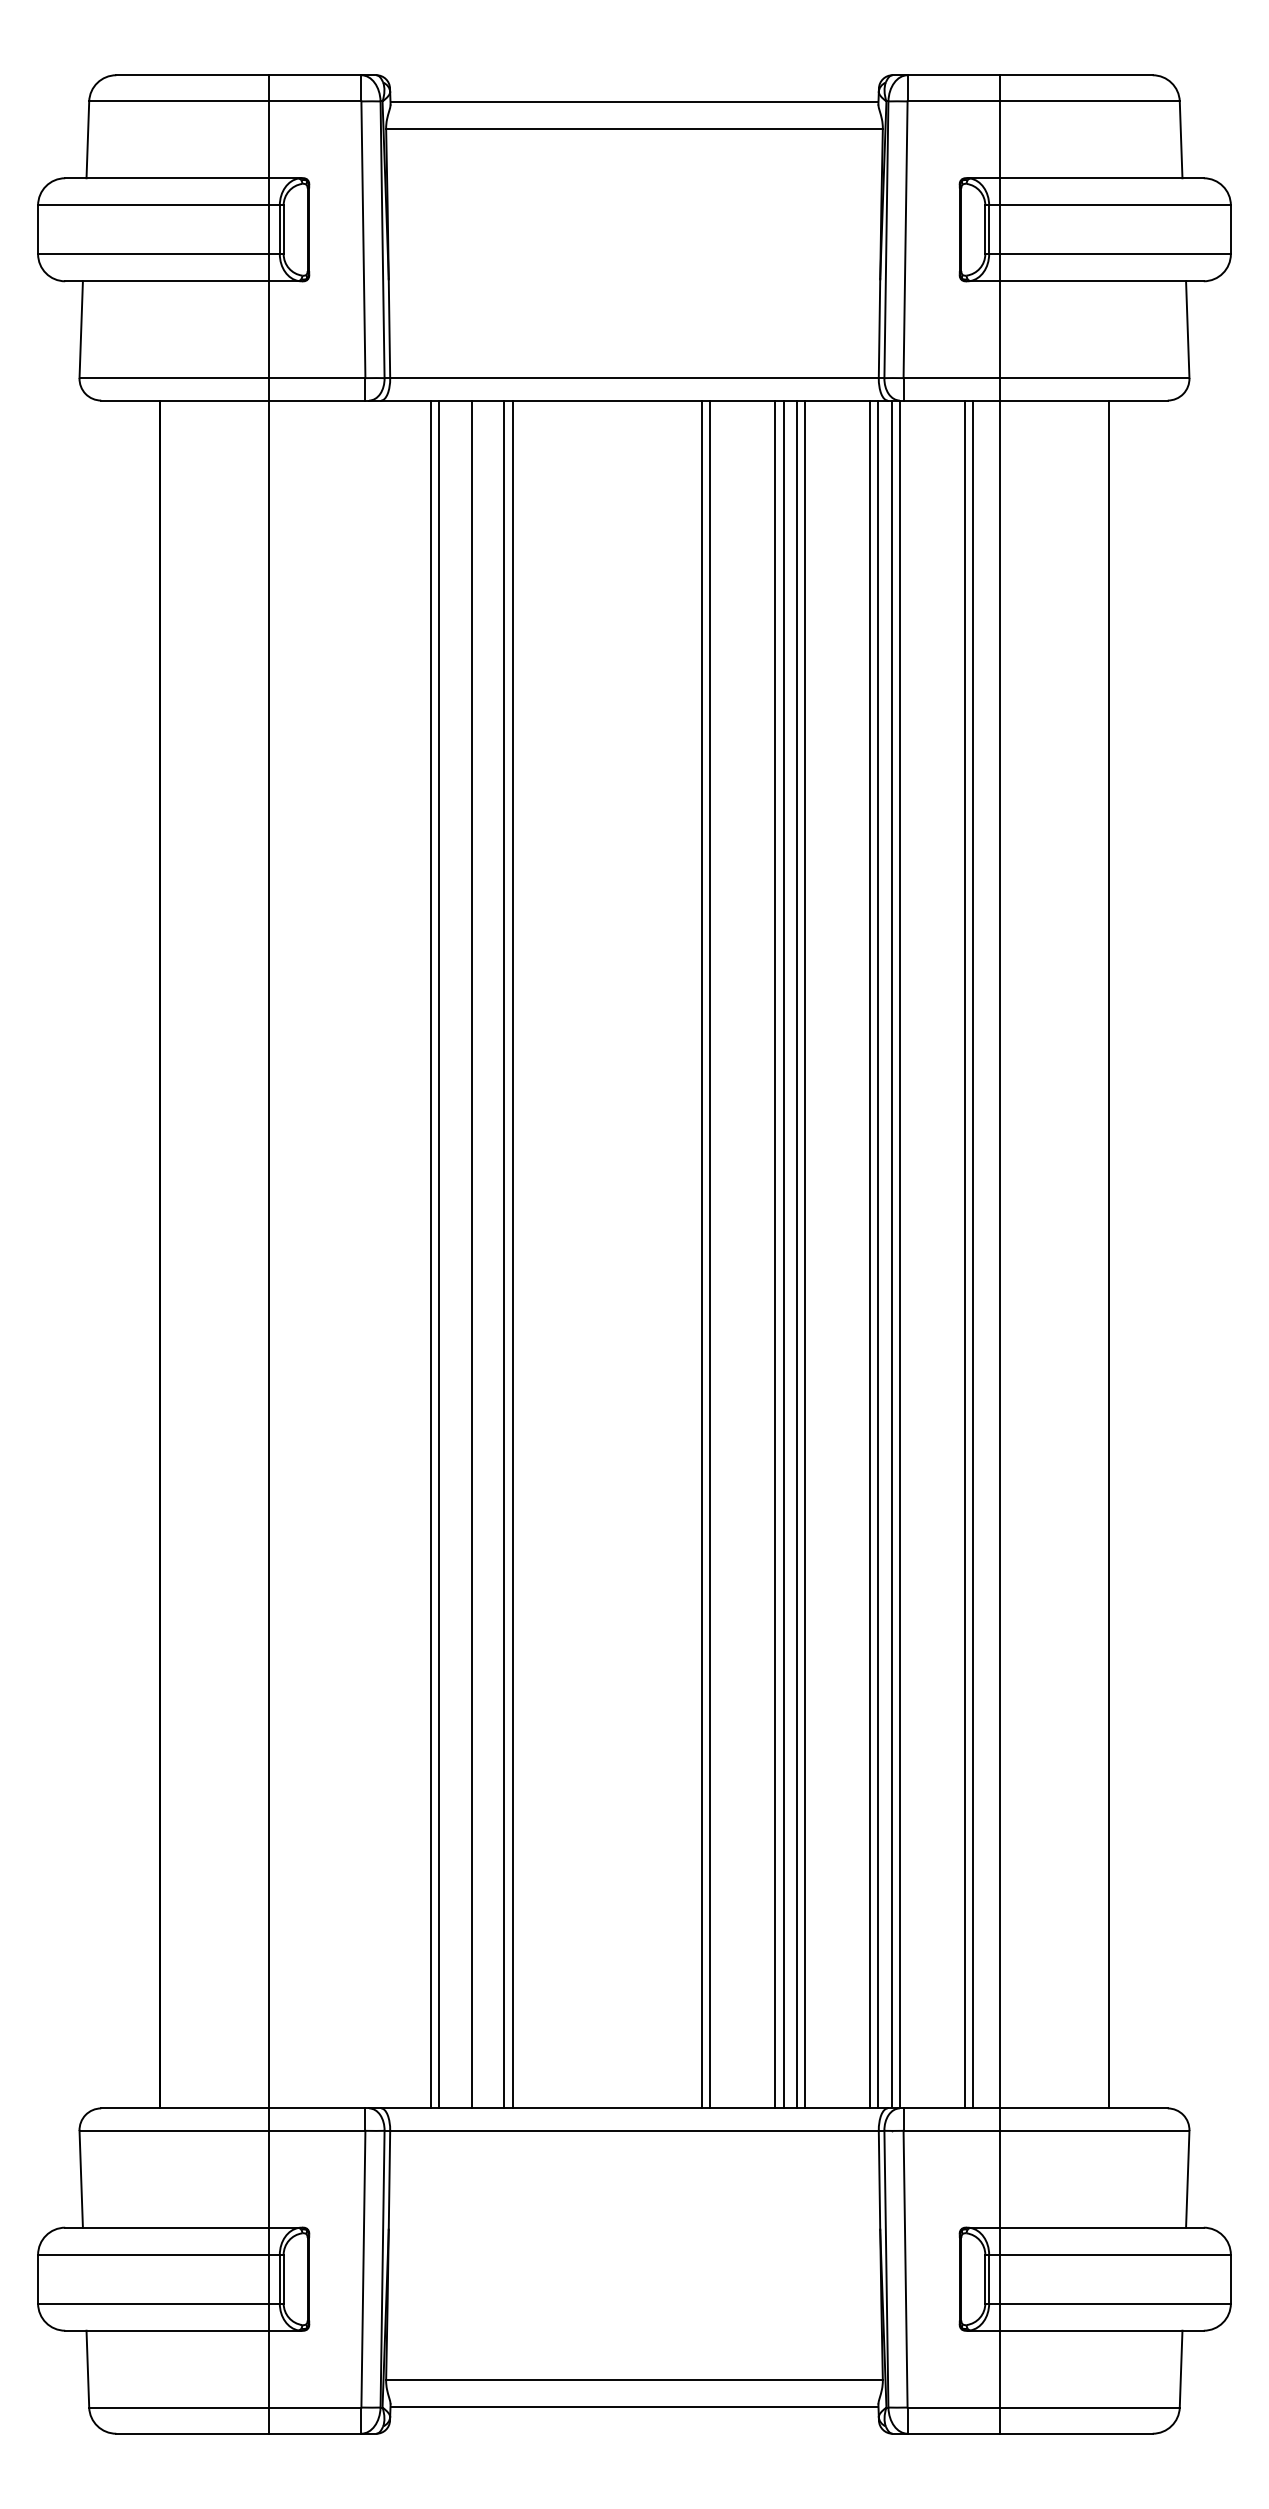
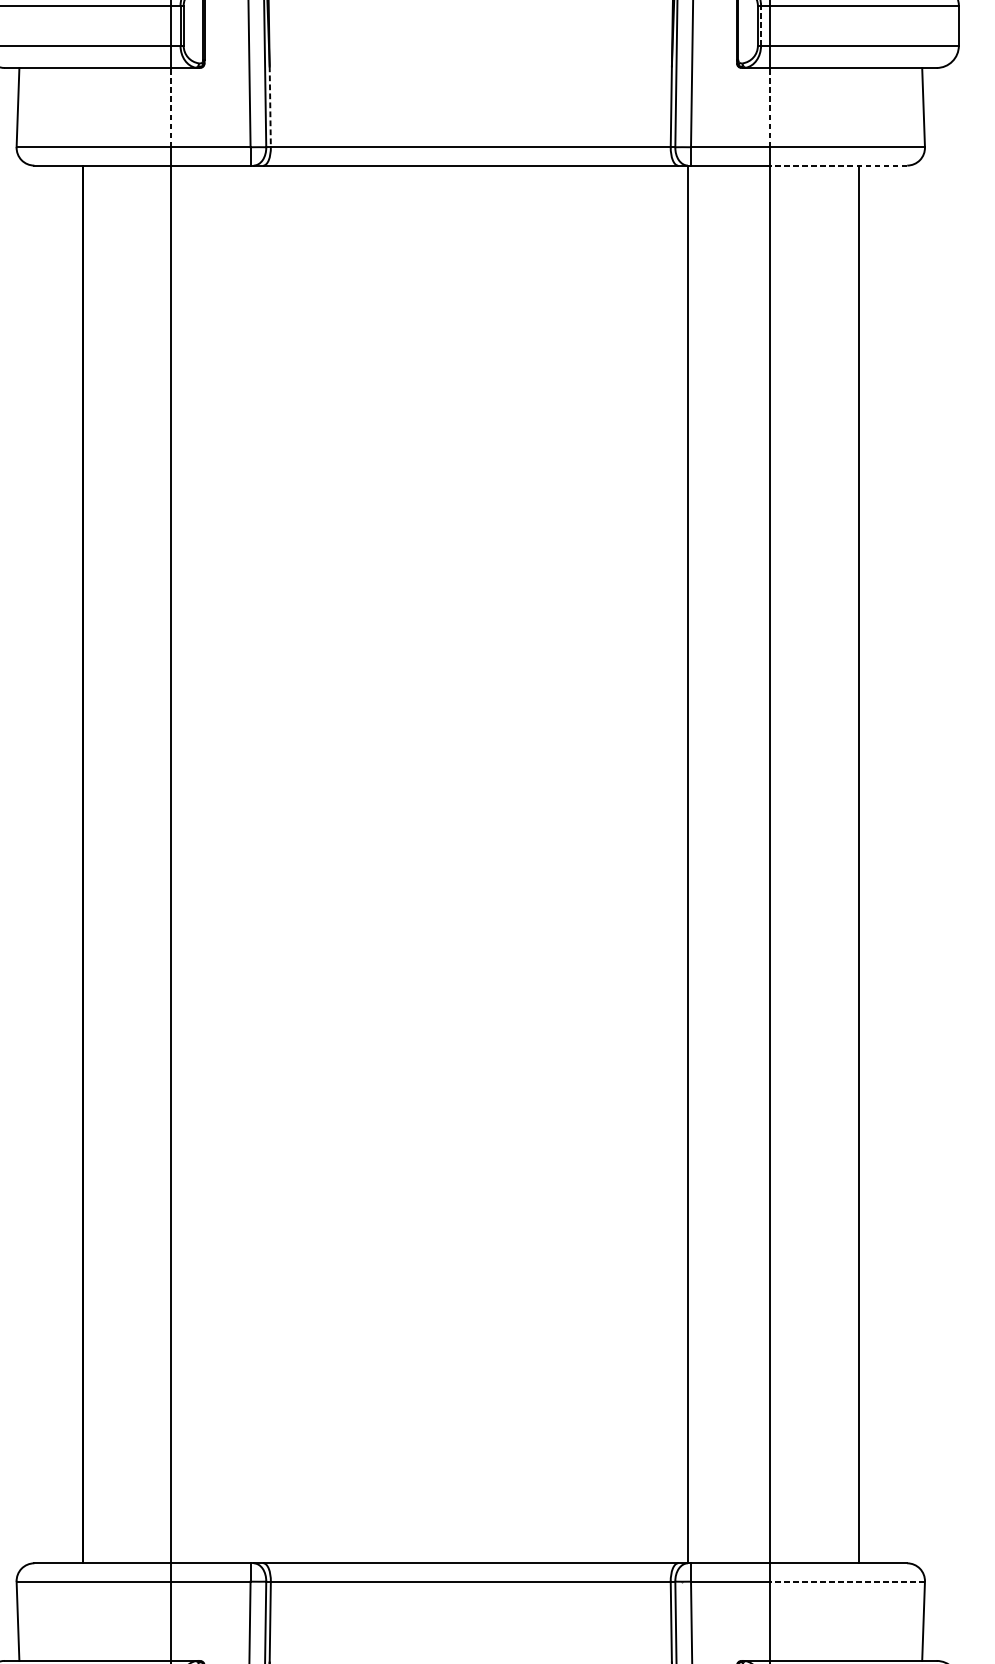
line: (989, 229) -> (761, 25), solid -> dashed
line: (268, 329) -> (171, 107), solid -> dashed
line: (389, 329) -> (270, 107), solid -> dashed
line: (1000, 329) -> (770, 107), solid -> dashed
line: (1084, 400) -> (839, 165), solid -> dashed
line: (431, 1254) -> (304, 864), removed
line: (439, 1254) -> (311, 864), removed
line: (471, 1254) -> (337, 864), removed
line: (504, 1254) -> (364, 864), removed
line: (512, 1254) -> (370, 864), removed
line: (702, 1254) -> (526, 864), removed
line: (710, 1254) -> (533, 864), removed
line: (775, 1254) -> (586, 864), removed
line: (783, 1254) -> (592, 864), removed
line: (797, 1254) -> (604, 864), removed
line: (805, 1254) -> (610, 864), removed
line: (870, 1254) -> (663, 864), removed
line: (878, 1254) -> (670, 864), removed
line: (892, 1254) -> (681, 864), removed
line: (965, 1254) -> (741, 864), removed
line: (973, 1254) -> (748, 864), removed
line: (1094, 2130) -> (847, 1581), solid -> dashed

